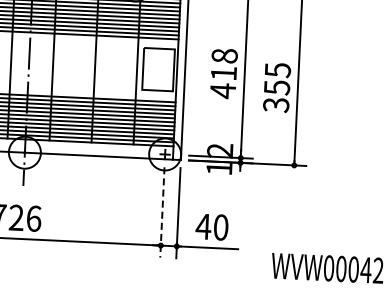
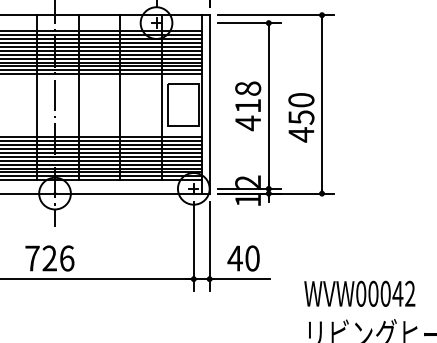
text: (277, 87) -> (301, 117), 355 -> 450
line: (162, 212) -> (193, 246), dashed -> solid

